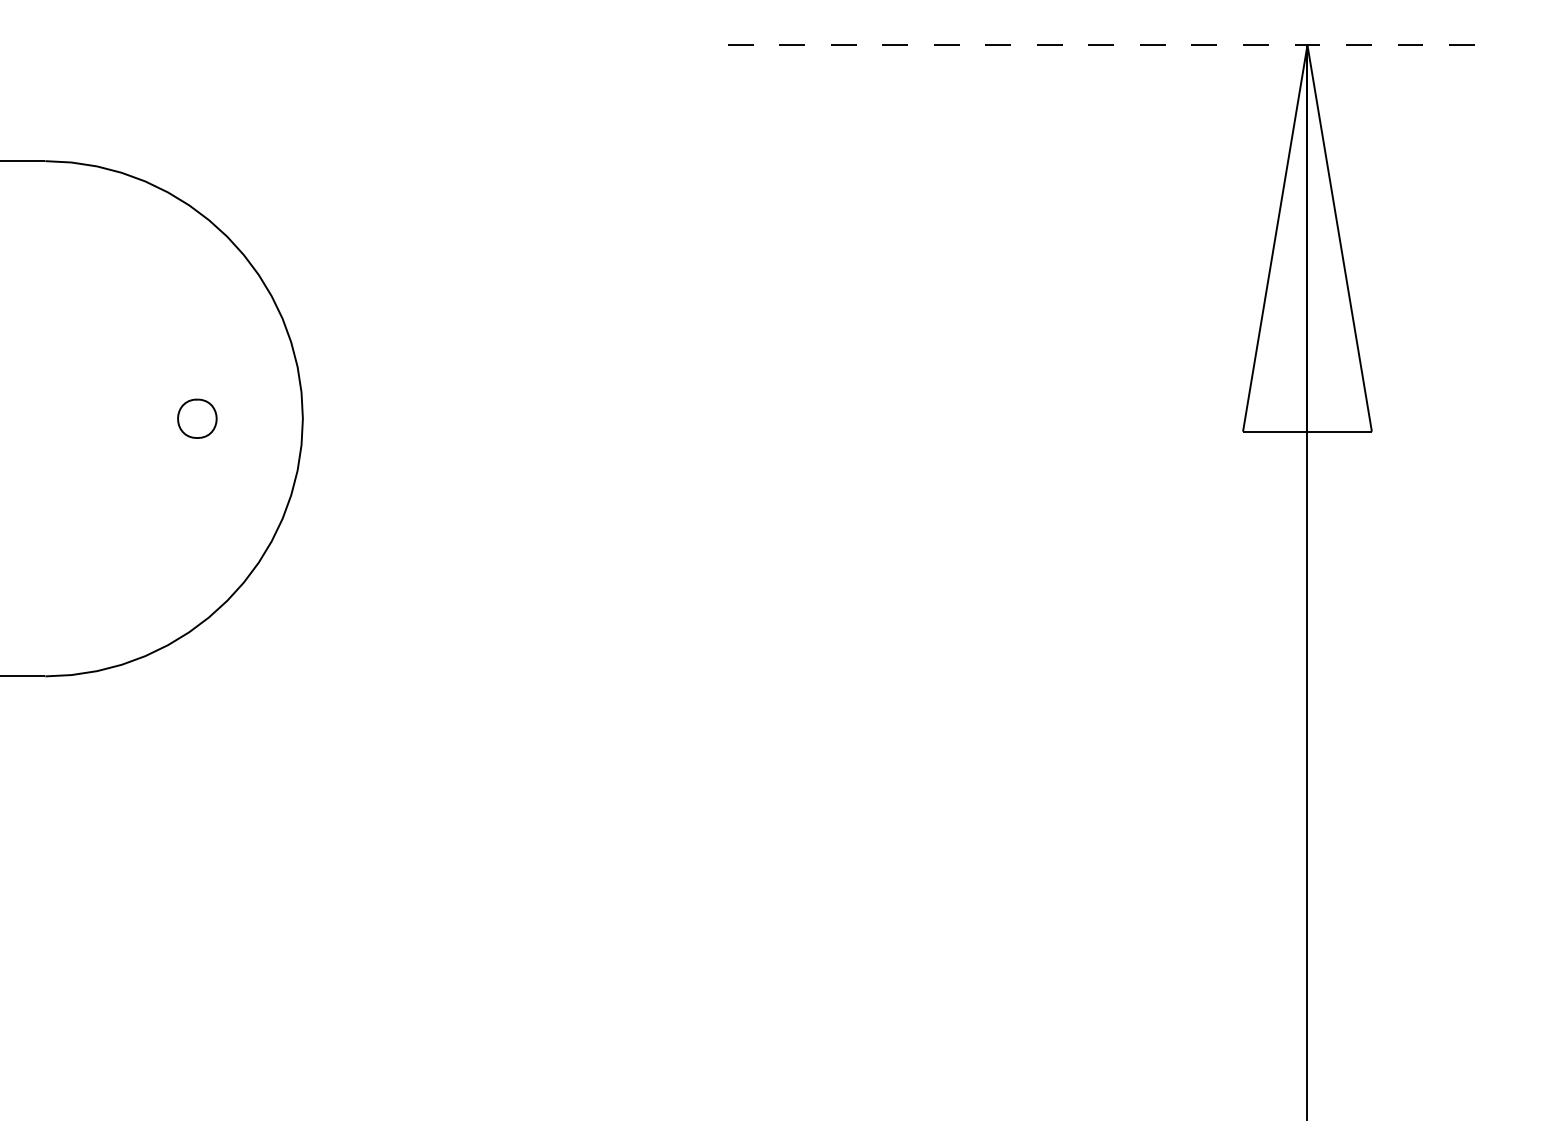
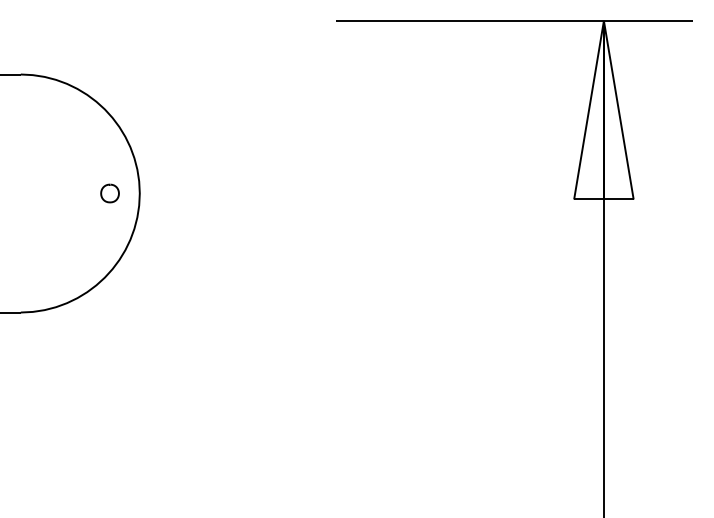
line: (1113, 44) -> (514, 20), dashed -> solid
part: (196, 418) -> (109, 193), moved

